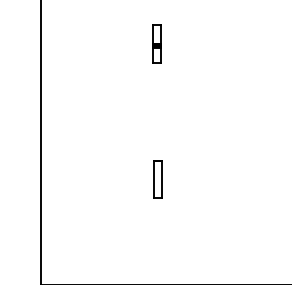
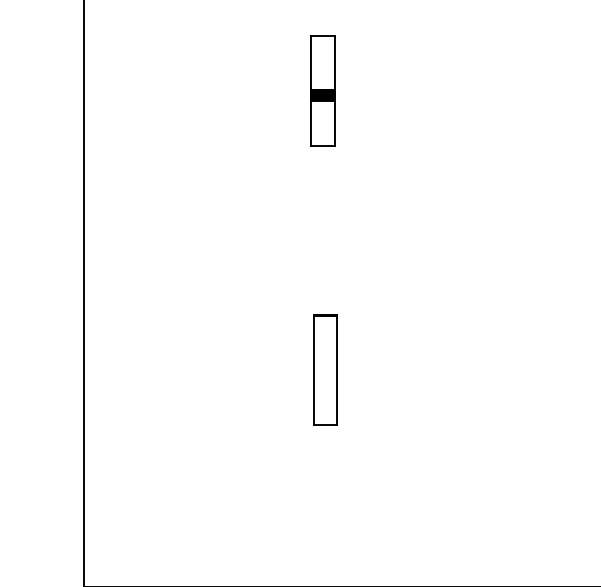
part: (156, 43) -> (322, 89), size x1.43
part: (157, 179) -> (324, 369), size x1.43

